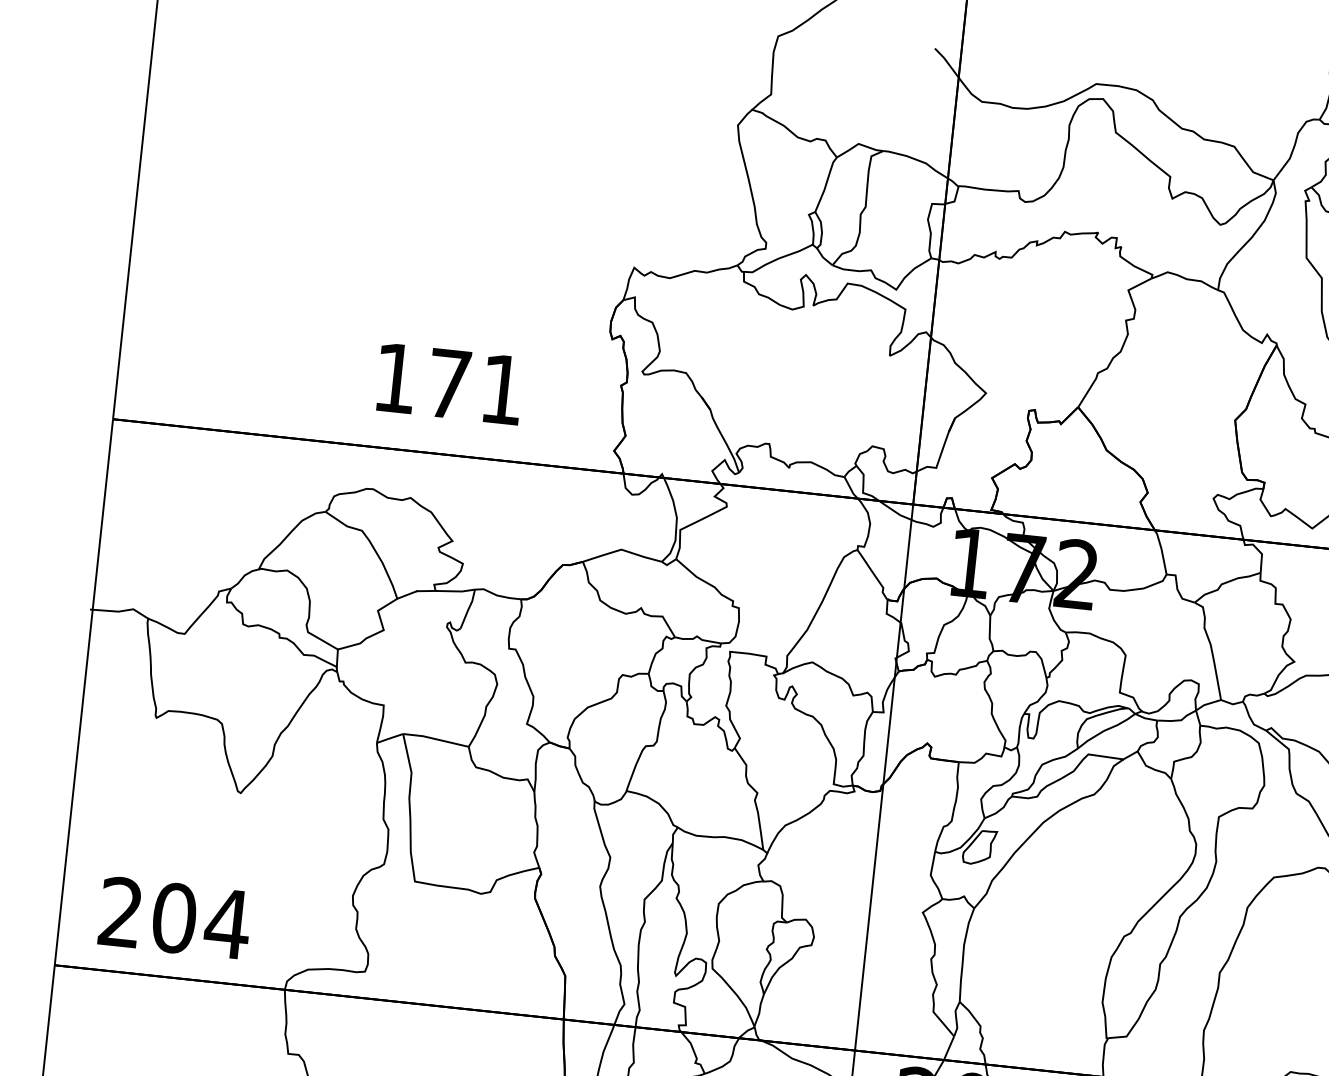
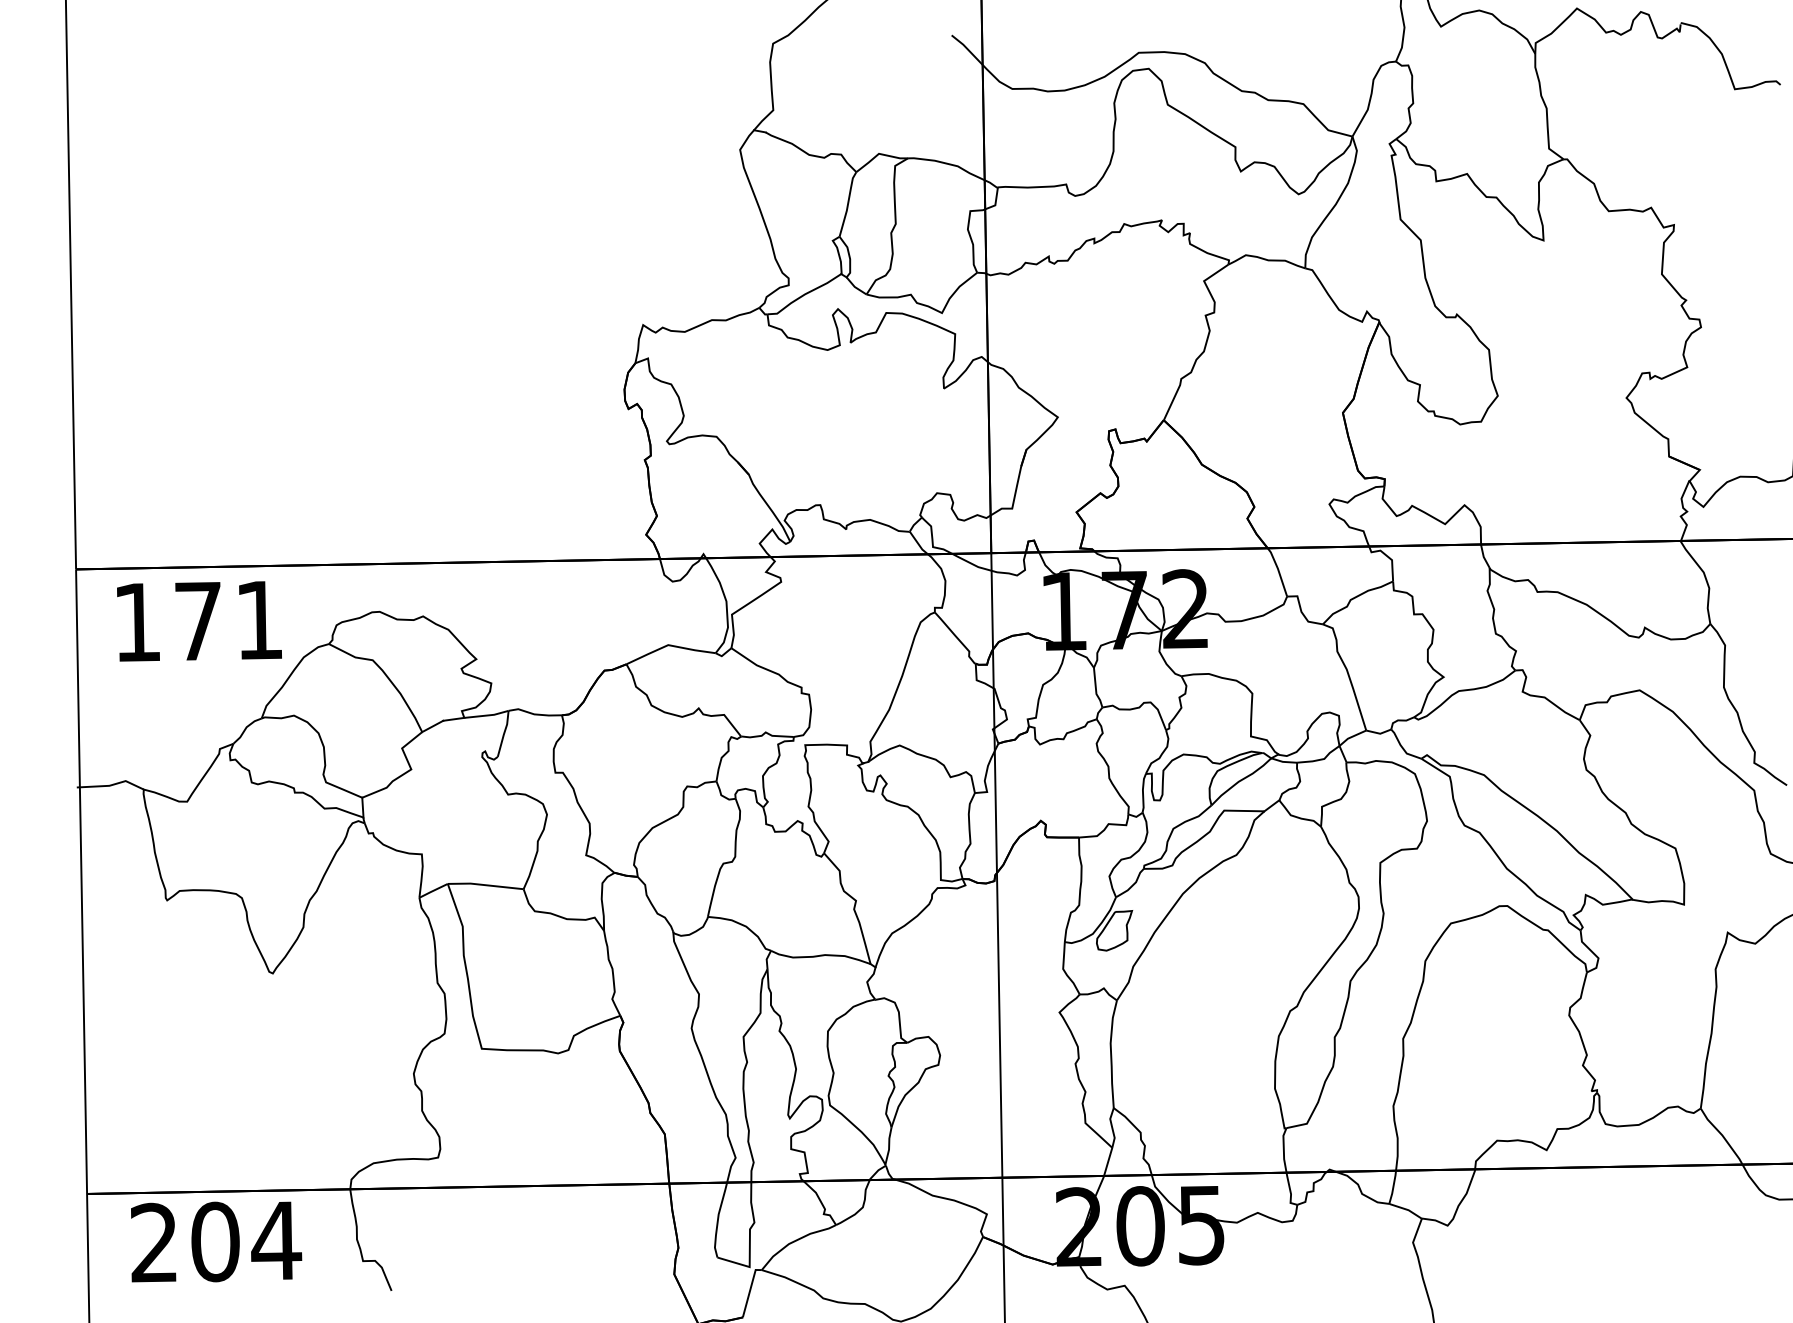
text: (450, 384) -> (199, 621), moved
text: (175, 917) -> (216, 1241), moved

